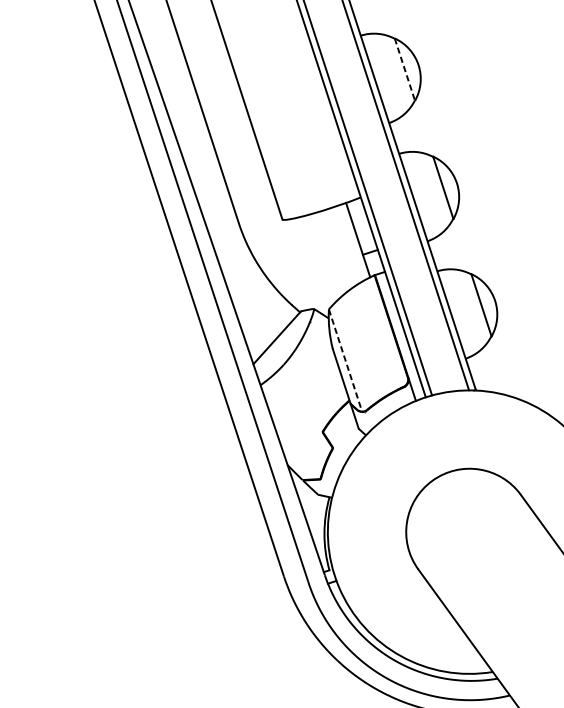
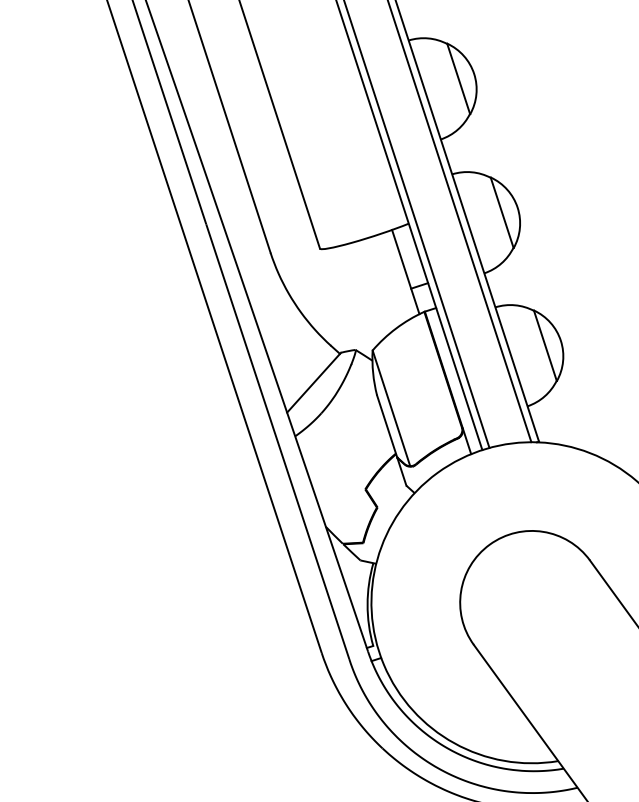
line: (404, 70) -> (458, 79), dashed -> solid
line: (345, 360) -> (391, 408), dashed -> solid

